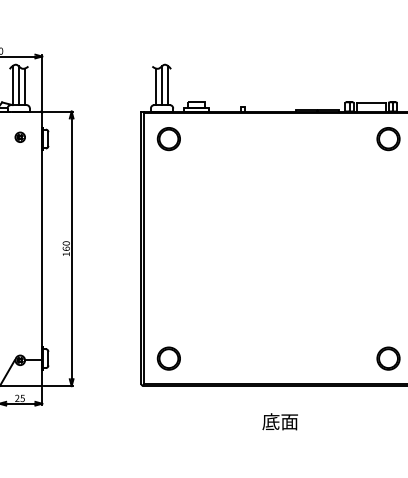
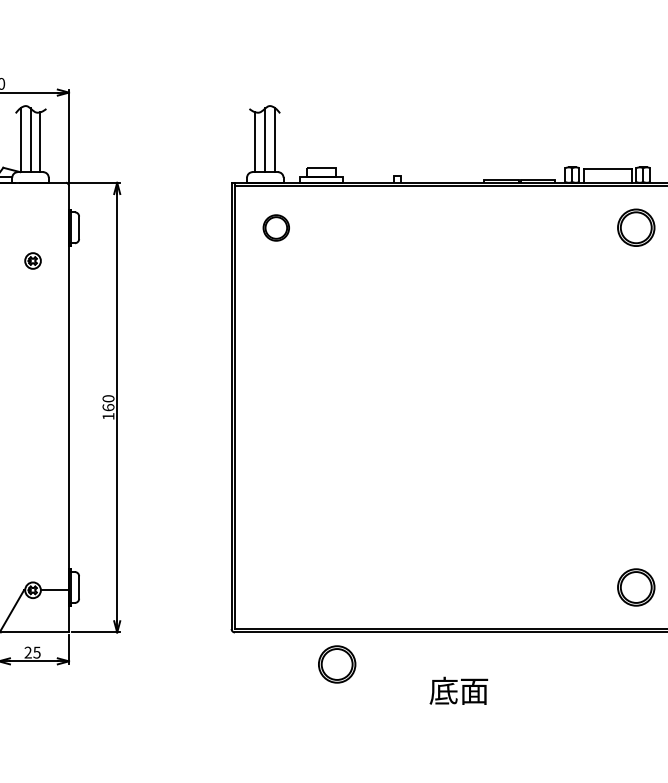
part: (19, 136) -> (31, 259), moved
part: (168, 139) -> (275, 228), size x0.7
part: (168, 358) -> (336, 664), moved

